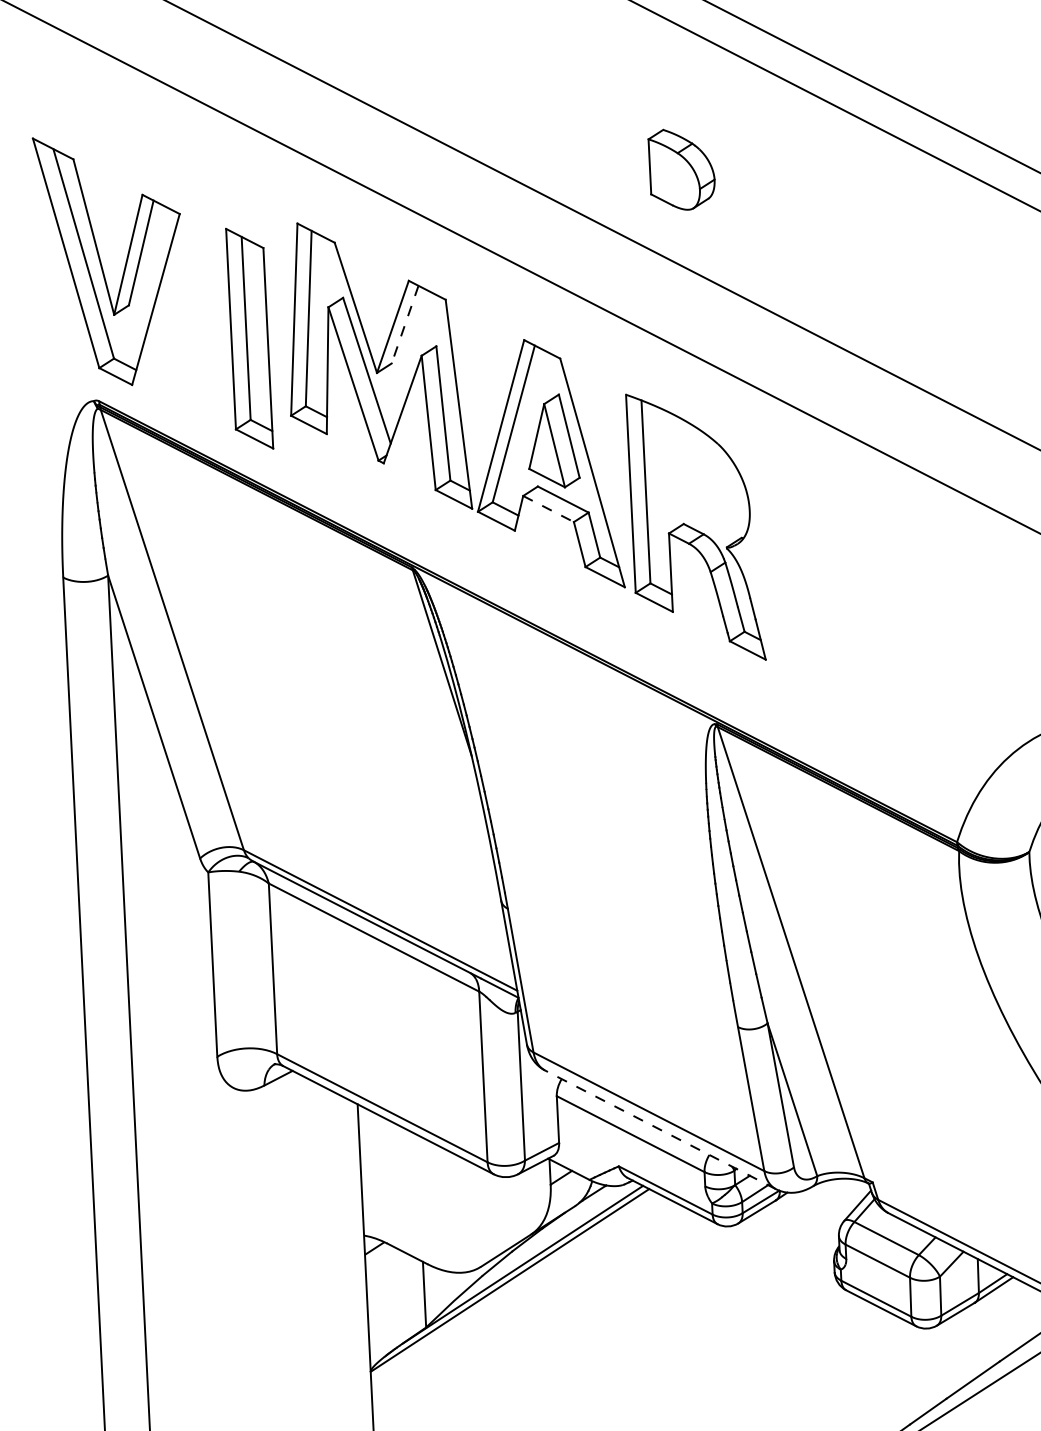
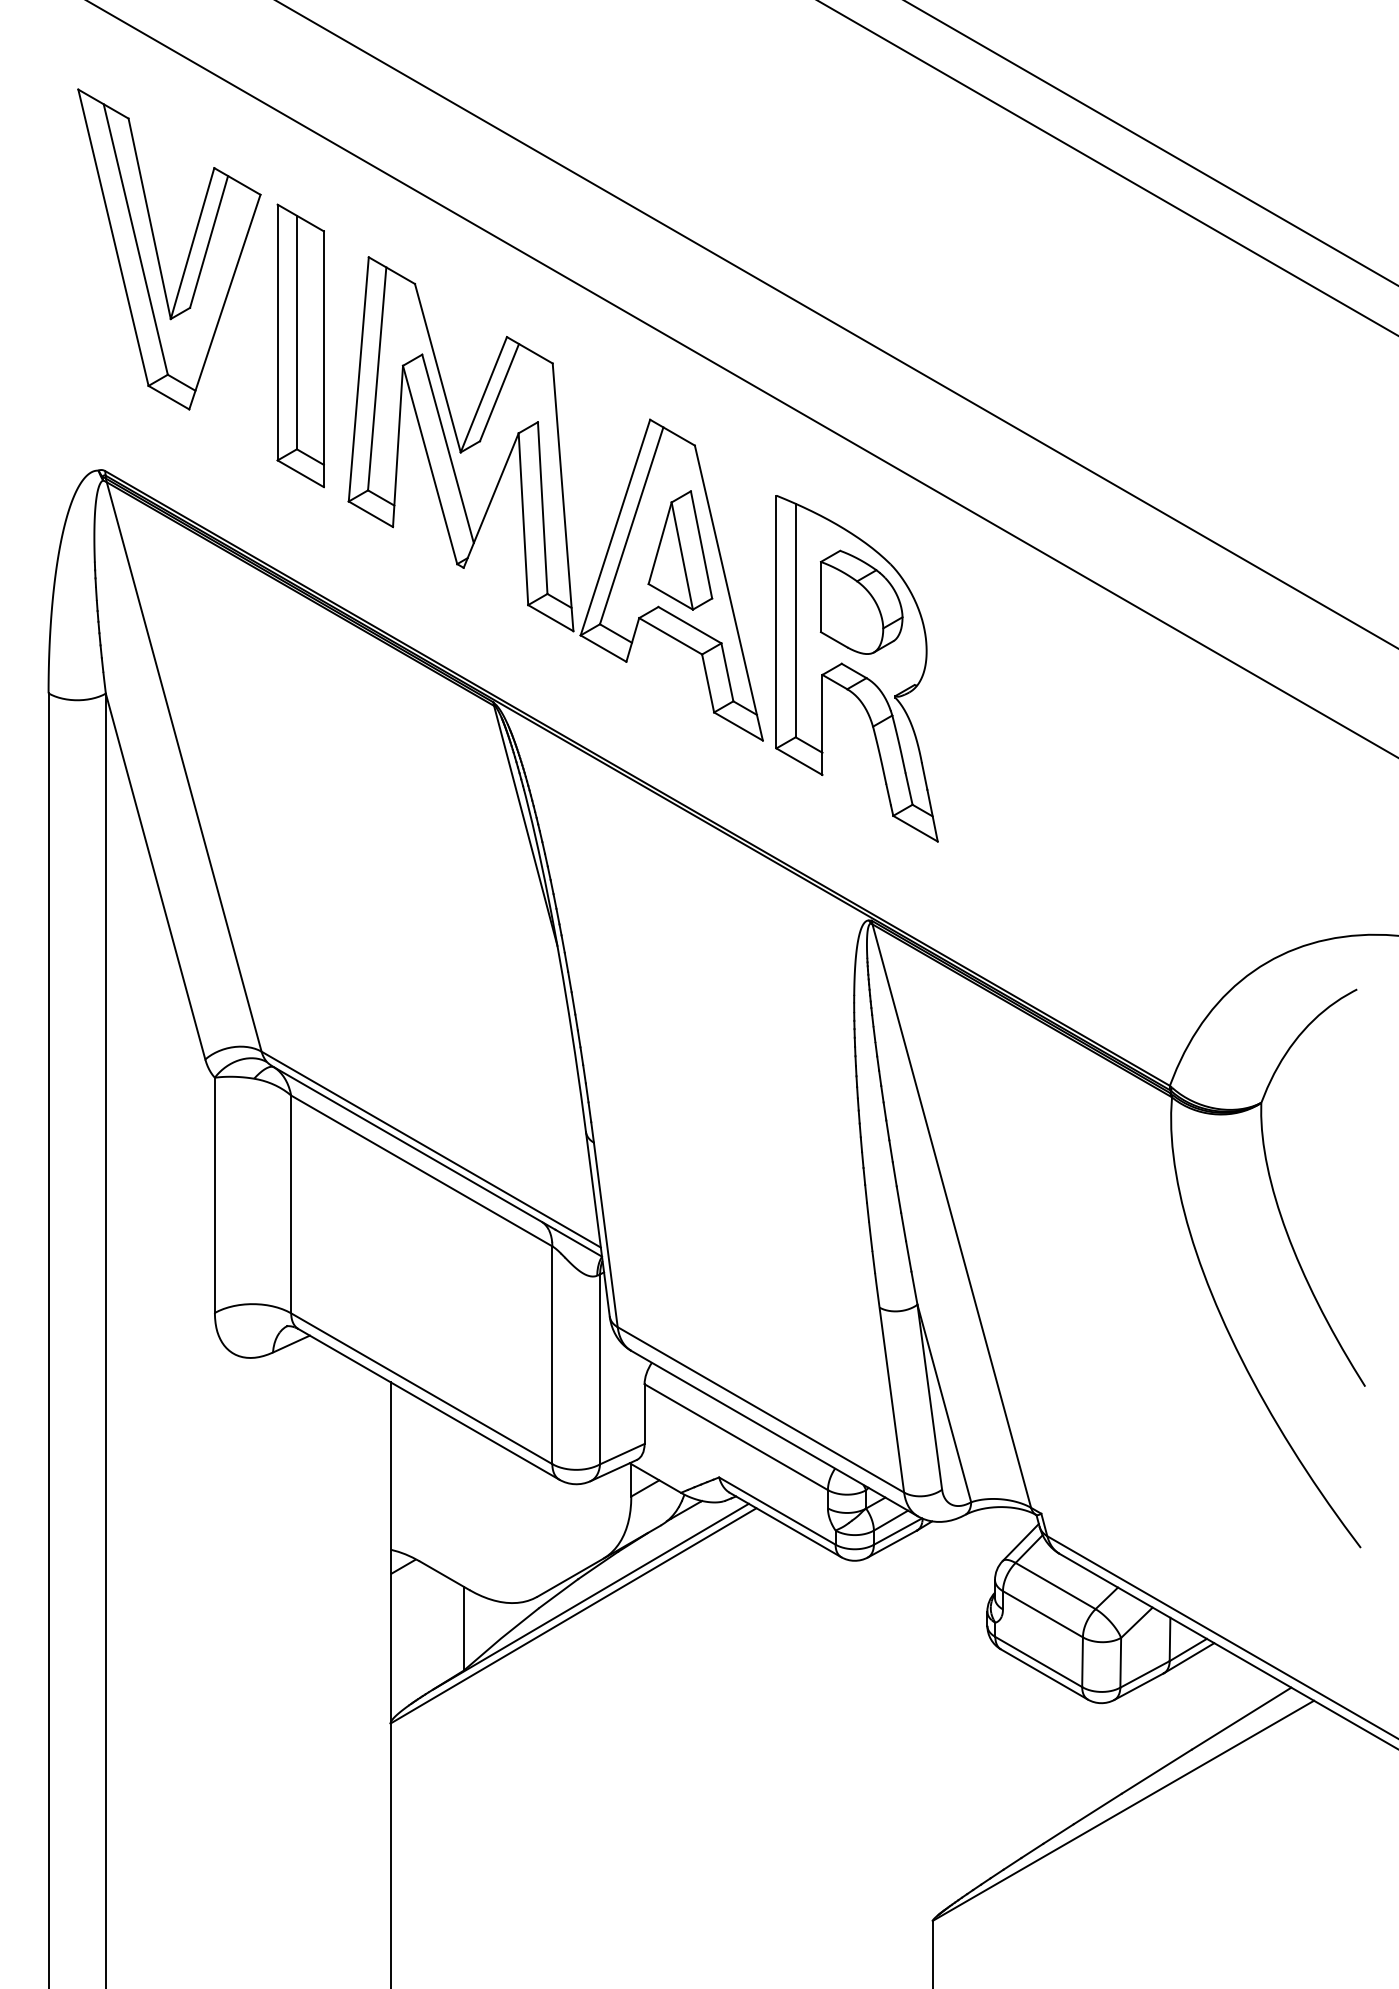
part: (681, 168) -> (861, 601), moved
part: (101, 260) -> (157, 249), moved
line: (405, 325) -> (499, 393), dashed -> solid
part: (249, 338) -> (300, 345), moved
line: (549, 509) -> (671, 636), dashed -> solid
line: (660, 1129) -> (774, 1433), dashed -> solid

